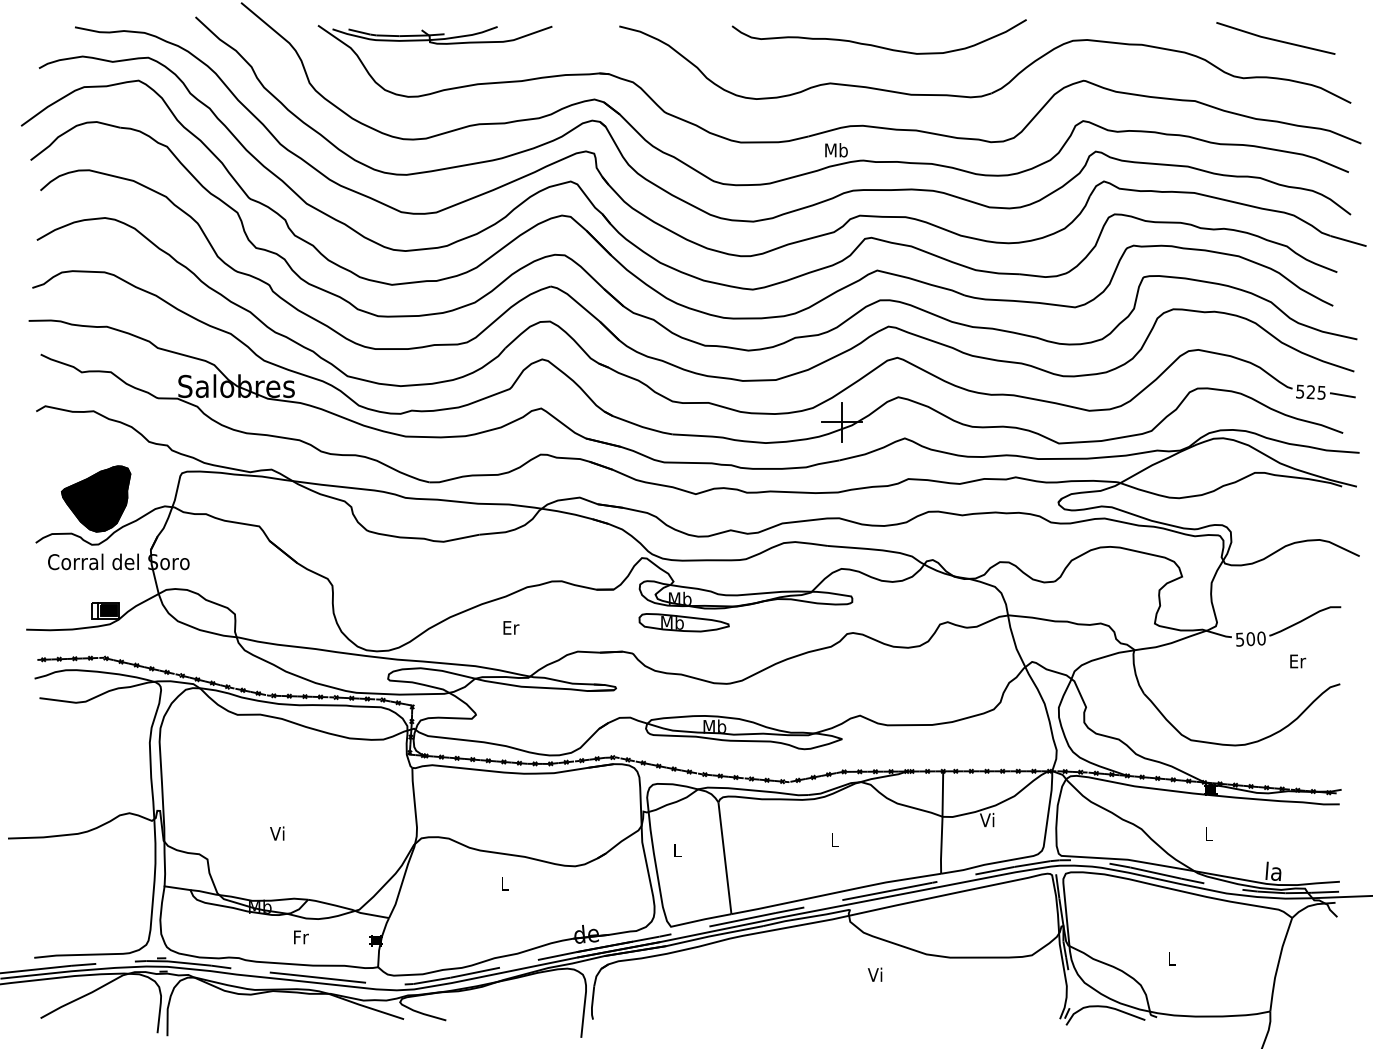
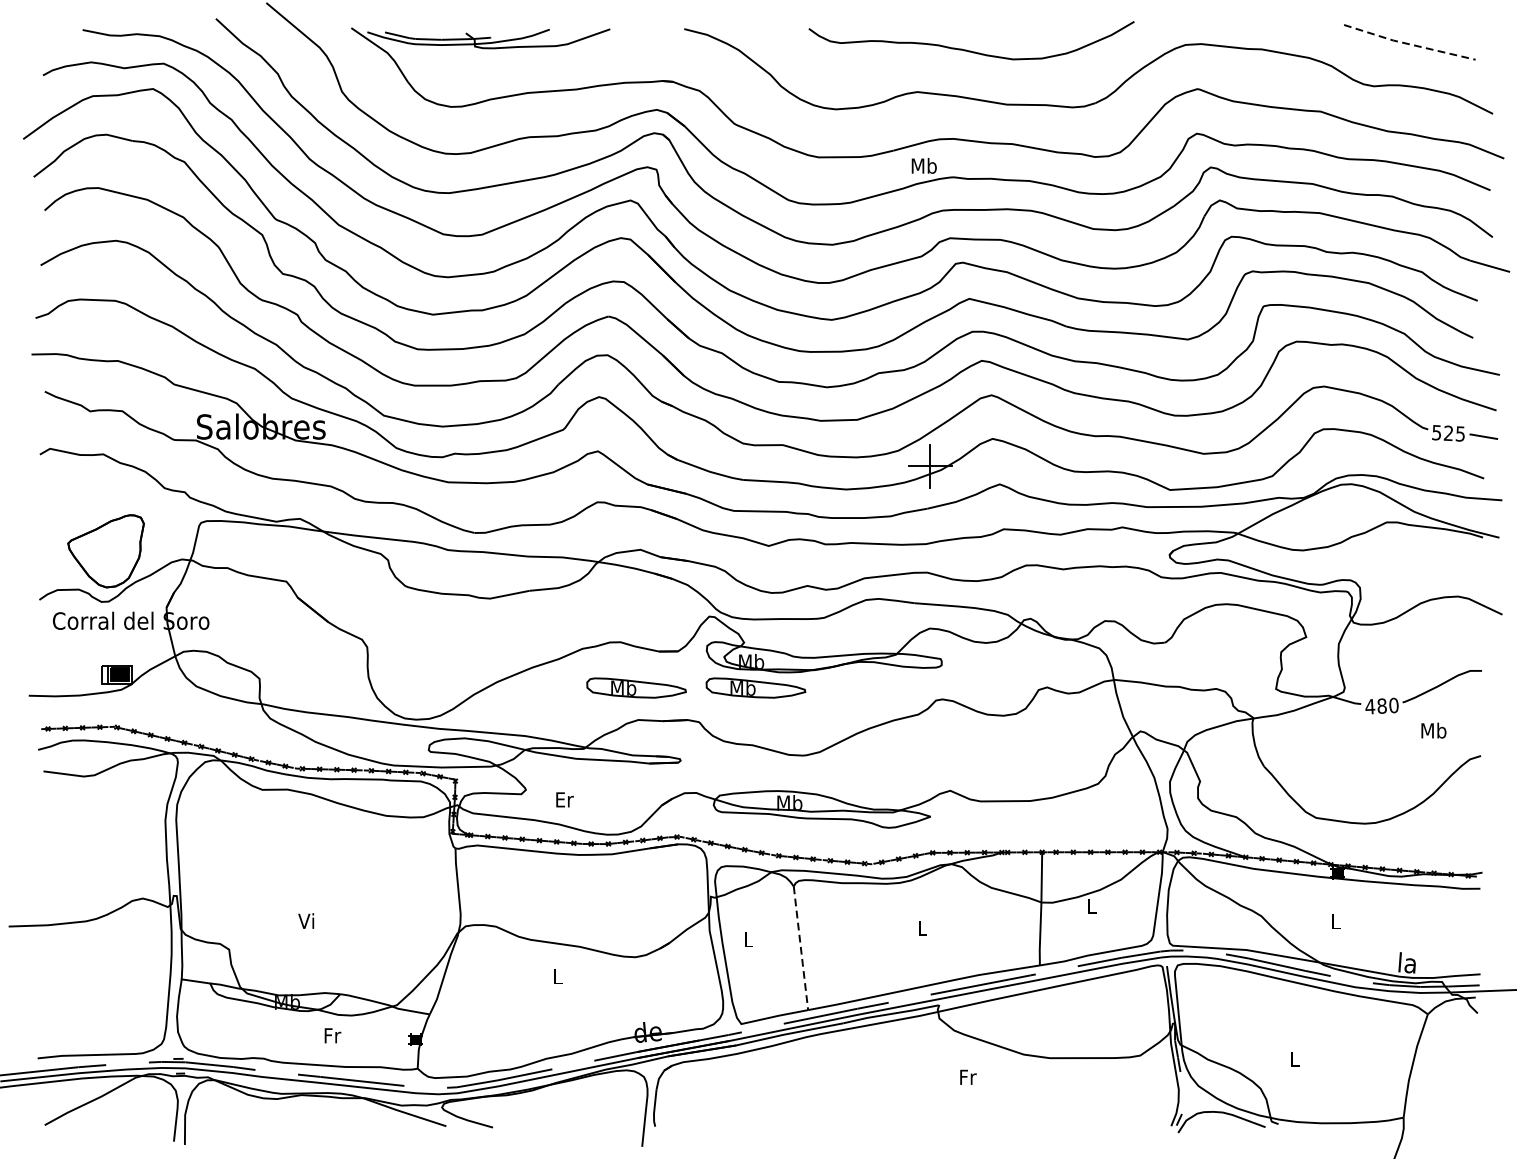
line: (1275, 40) -> (1409, 44), solid -> dashed
fill: (95, 498) -> (105, 550), removed
part: (575, 622) -> (635, 687), added
text: (511, 627) -> (565, 799), moved
text: (1245, 639) -> (1376, 706), 500 -> 480
text: (1297, 661) -> (1433, 730), Er -> Mb
text: (987, 819) -> (1091, 905), Vi -> L
line: (724, 858) -> (800, 948), solid -> dashed
text: (875, 974) -> (967, 1076), Vi -> Fr

